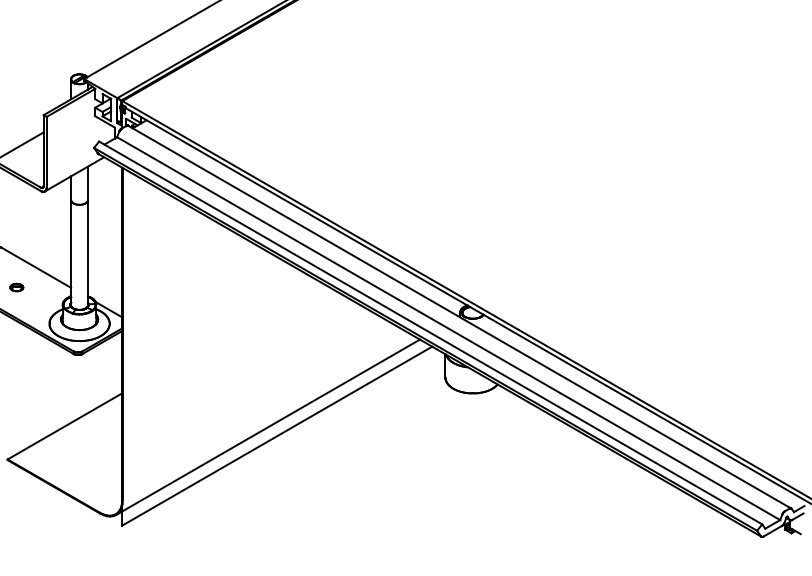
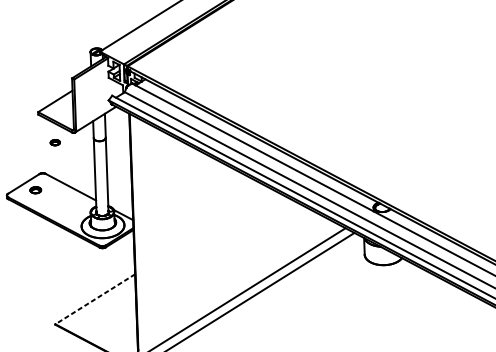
part: (16, 287) -> (55, 142), moved
line: (64, 426) -> (94, 299), solid -> dashed

